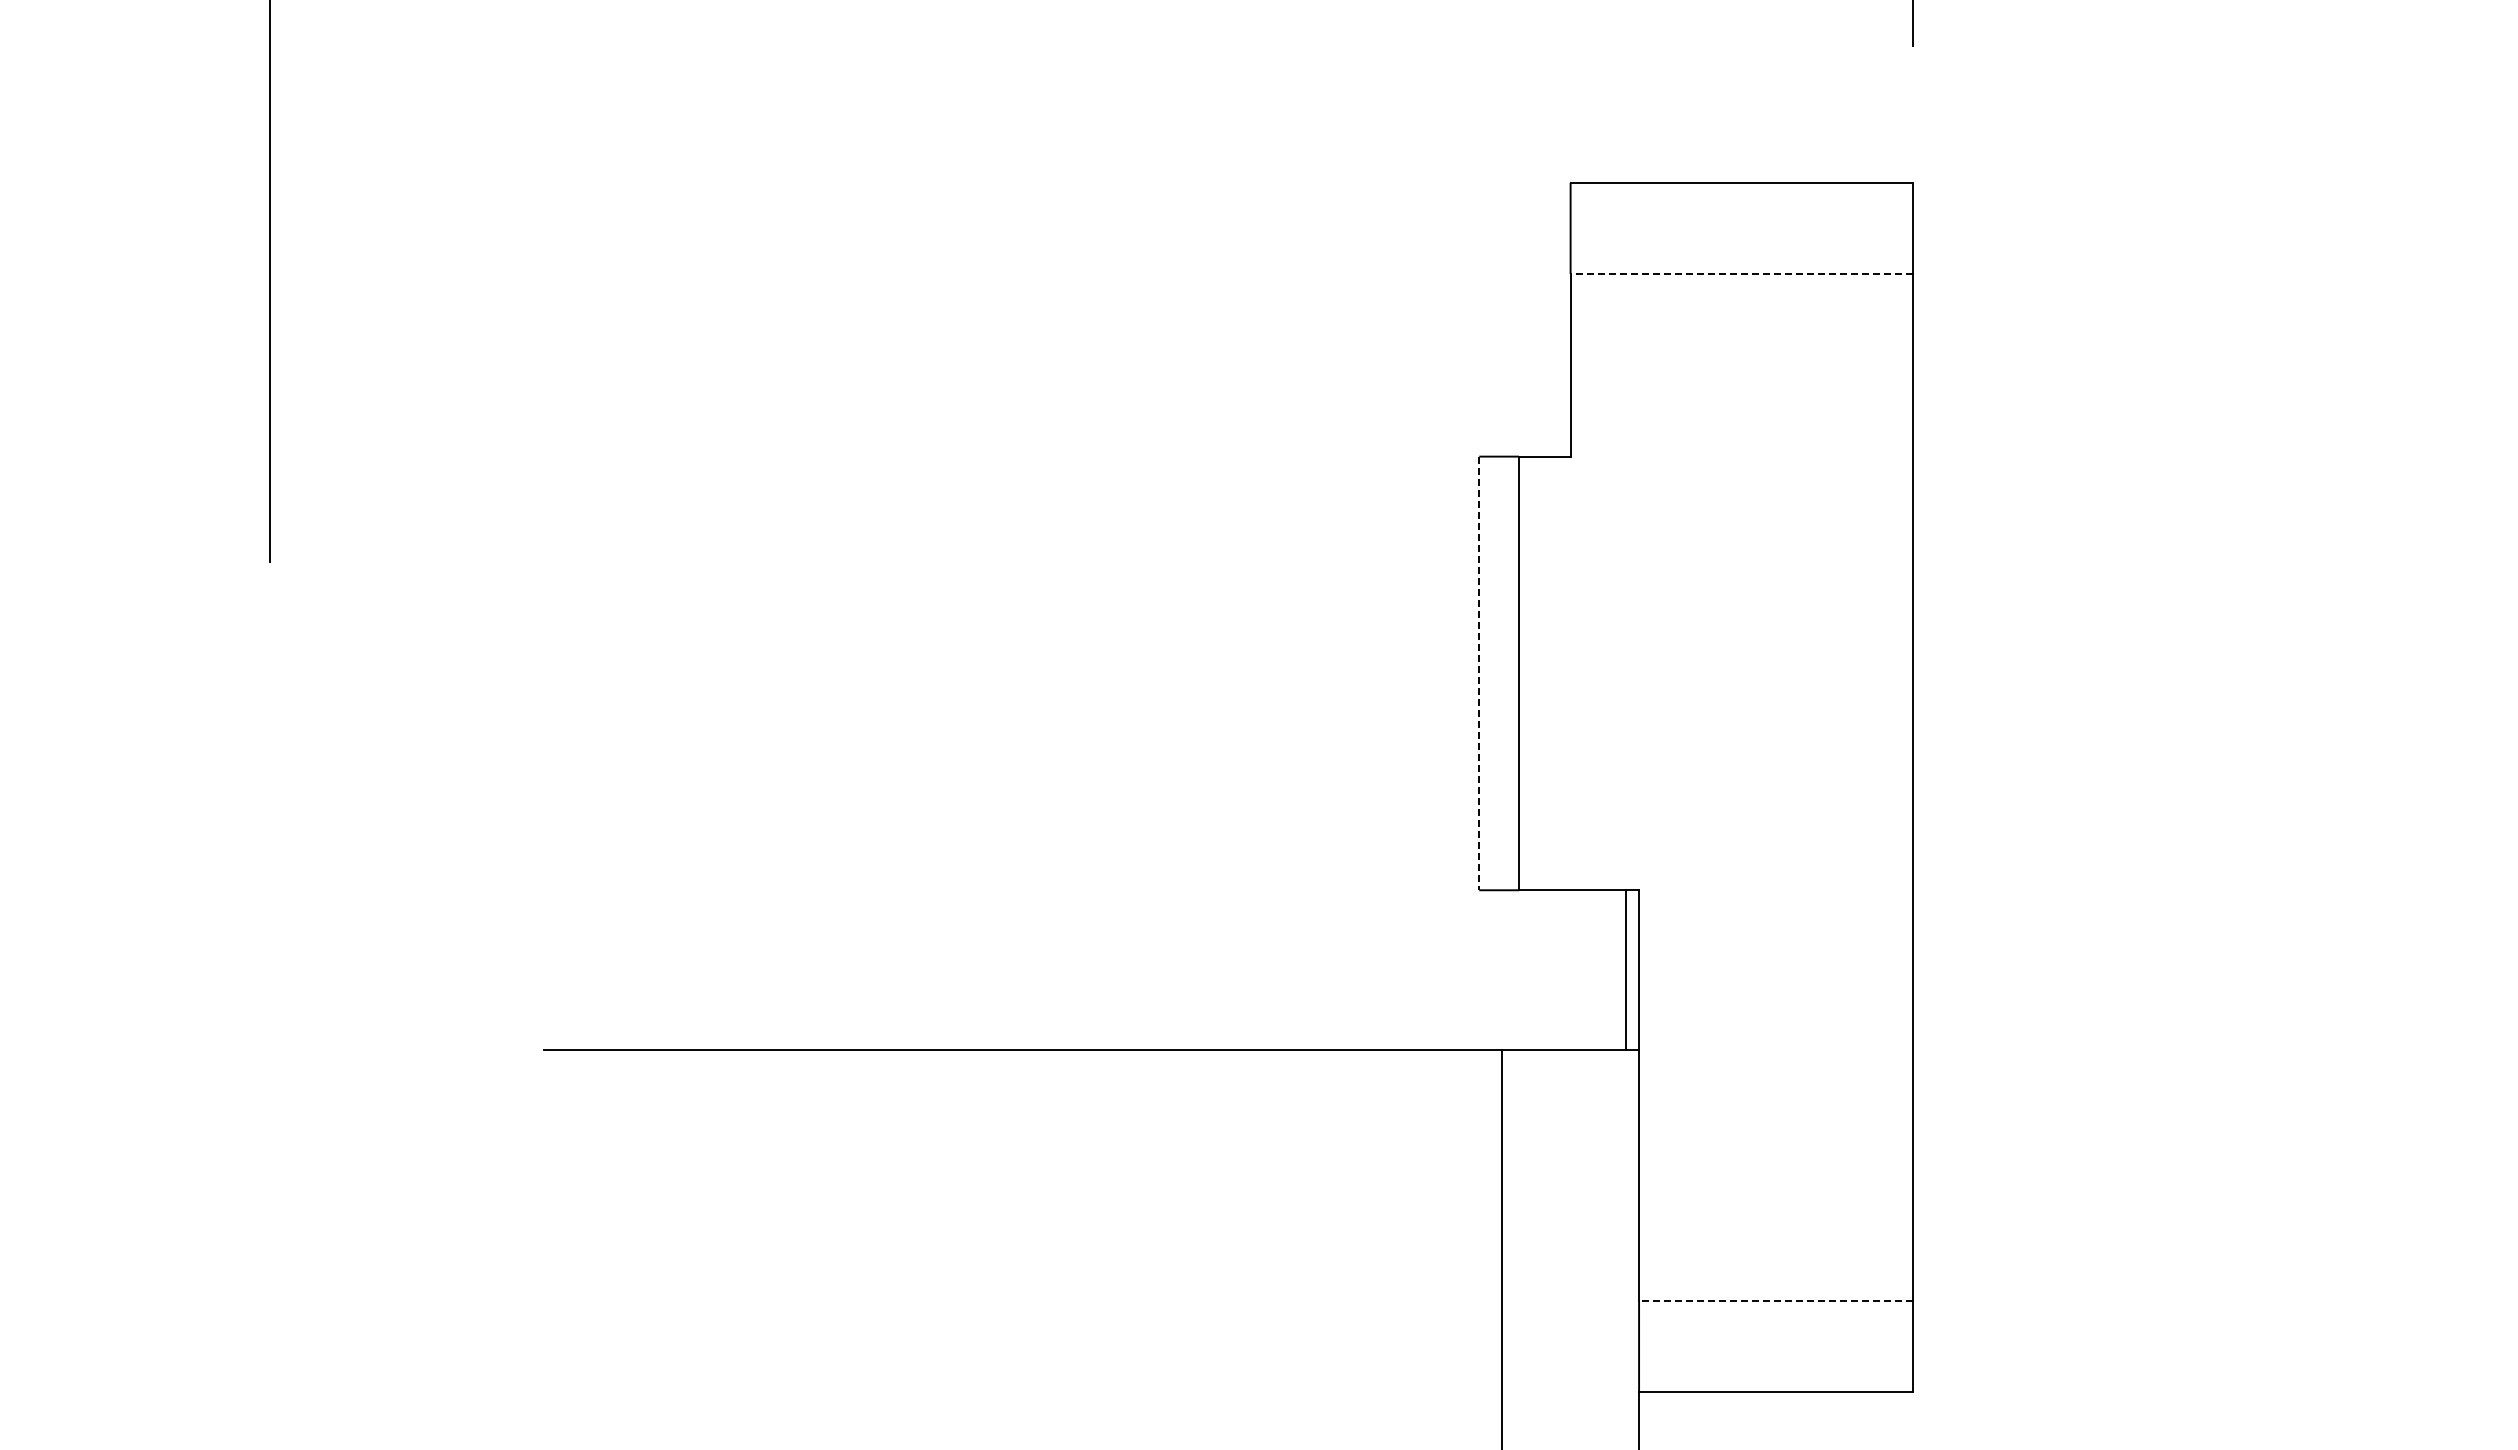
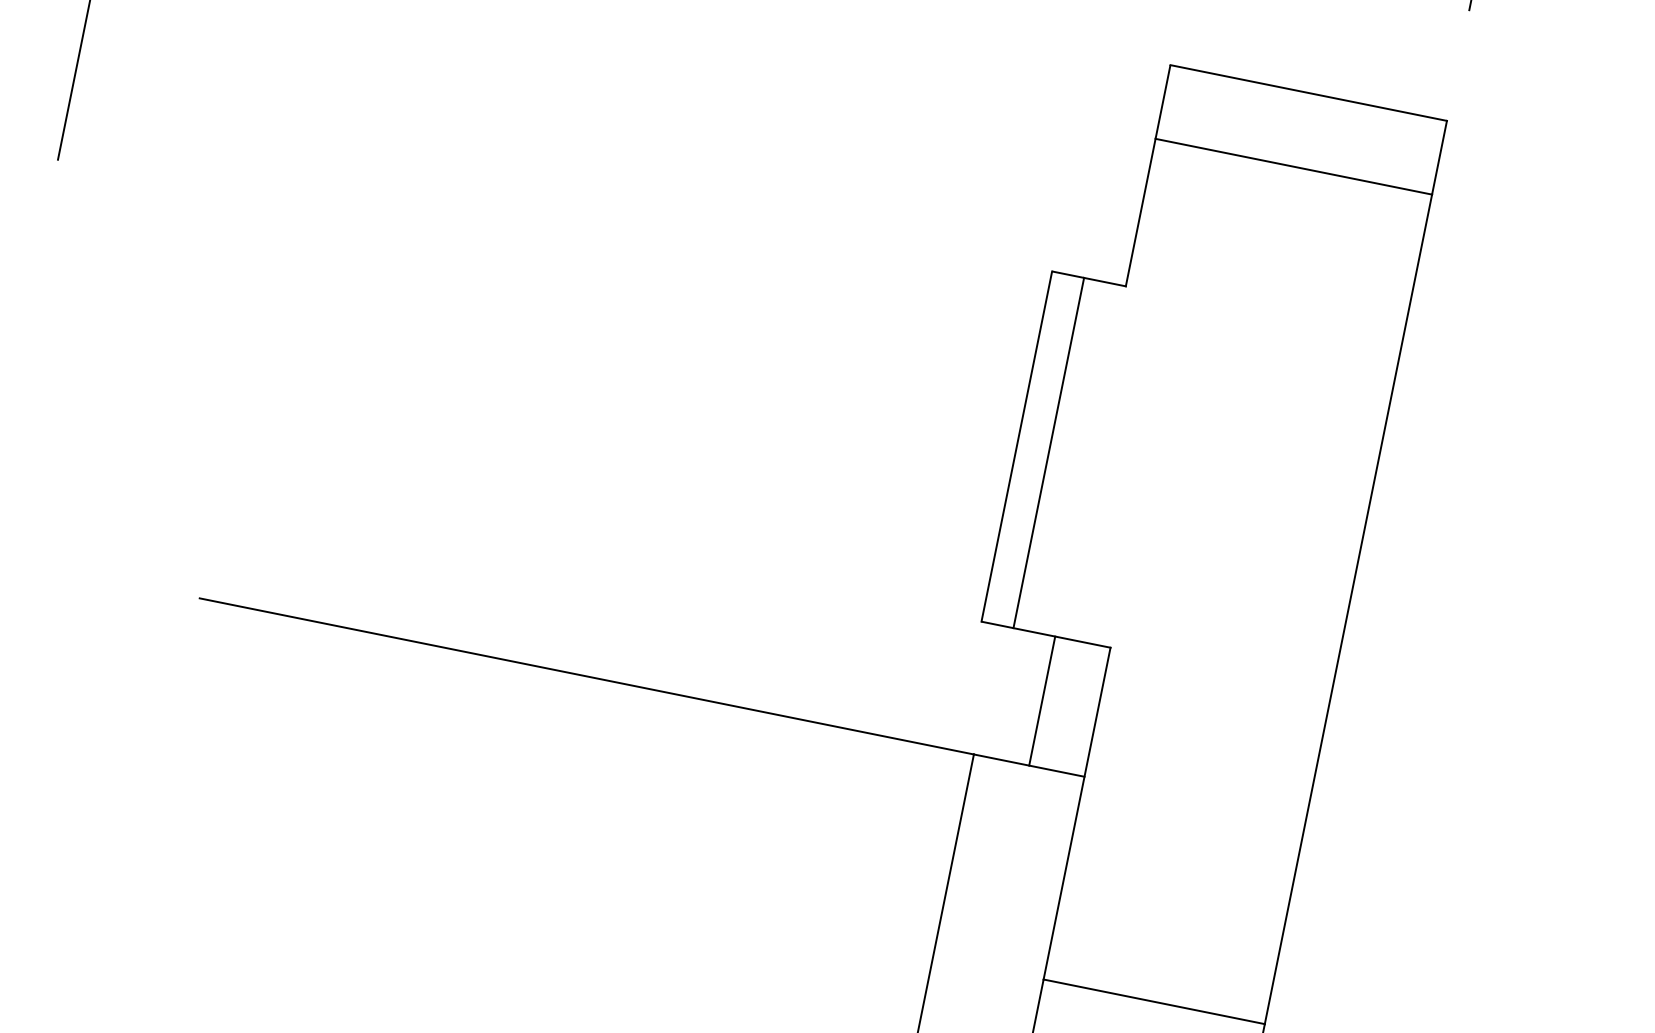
line: (1741, 274) -> (1293, 167), dashed -> solid
line: (1479, 673) -> (1016, 446), dashed -> solid
line: (1625, 970) -> (1042, 701), moved
line: (1776, 1301) -> (1154, 1002), dashed -> solid

